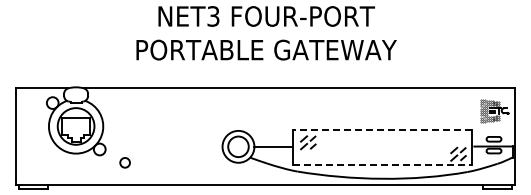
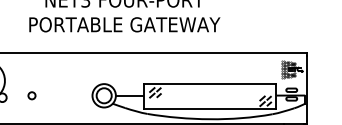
line: (382, 130) -> (209, 83), dashed -> solid
circle: (124, 162) -> (31, 95), moved
line: (382, 165) -> (209, 109), dashed -> solid

